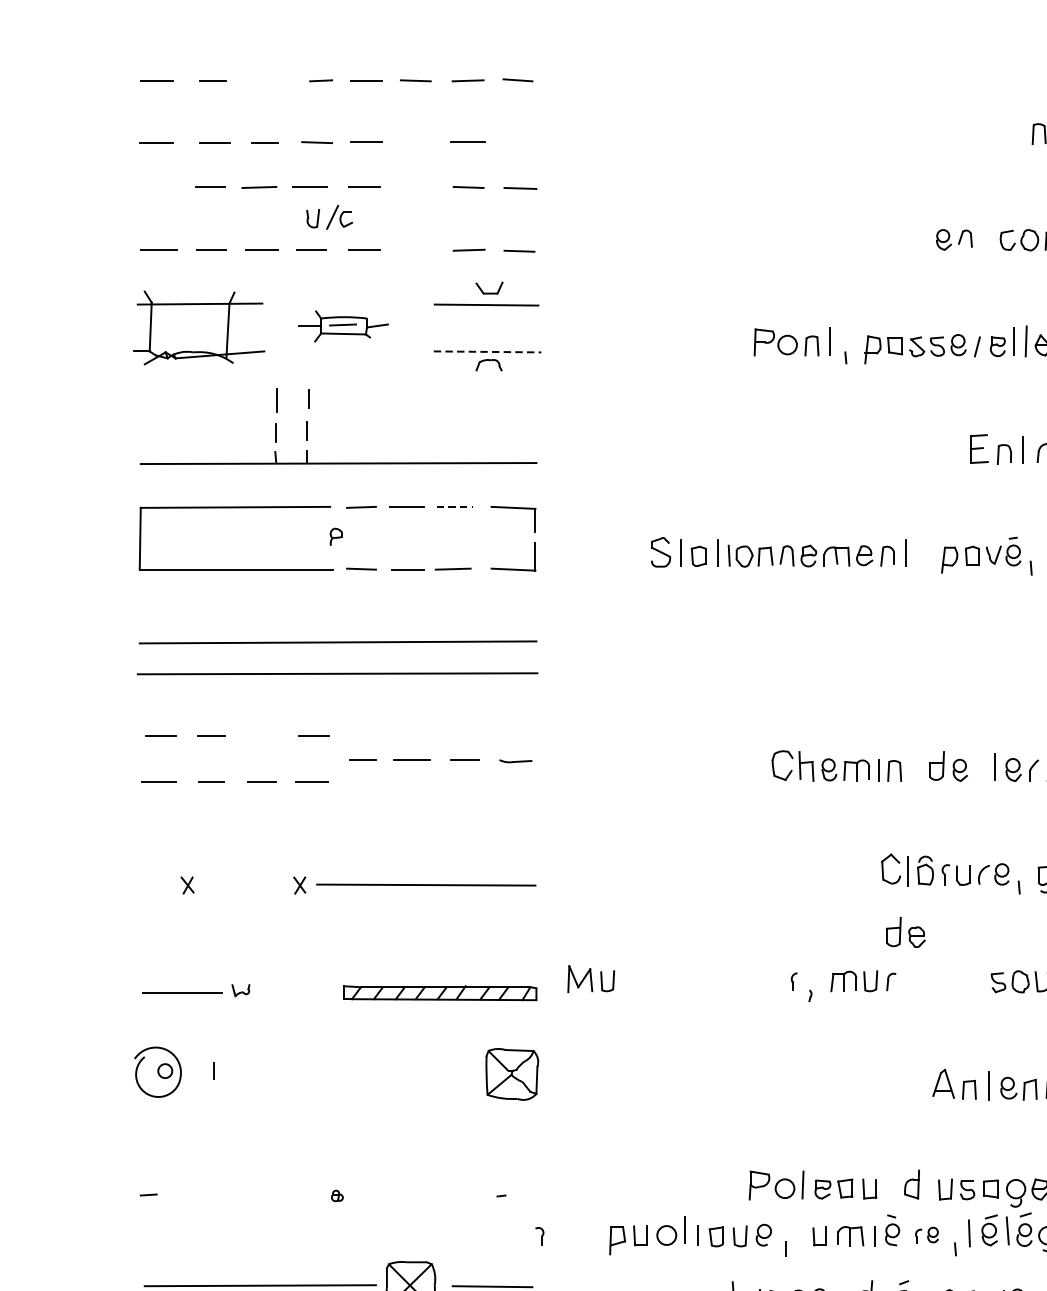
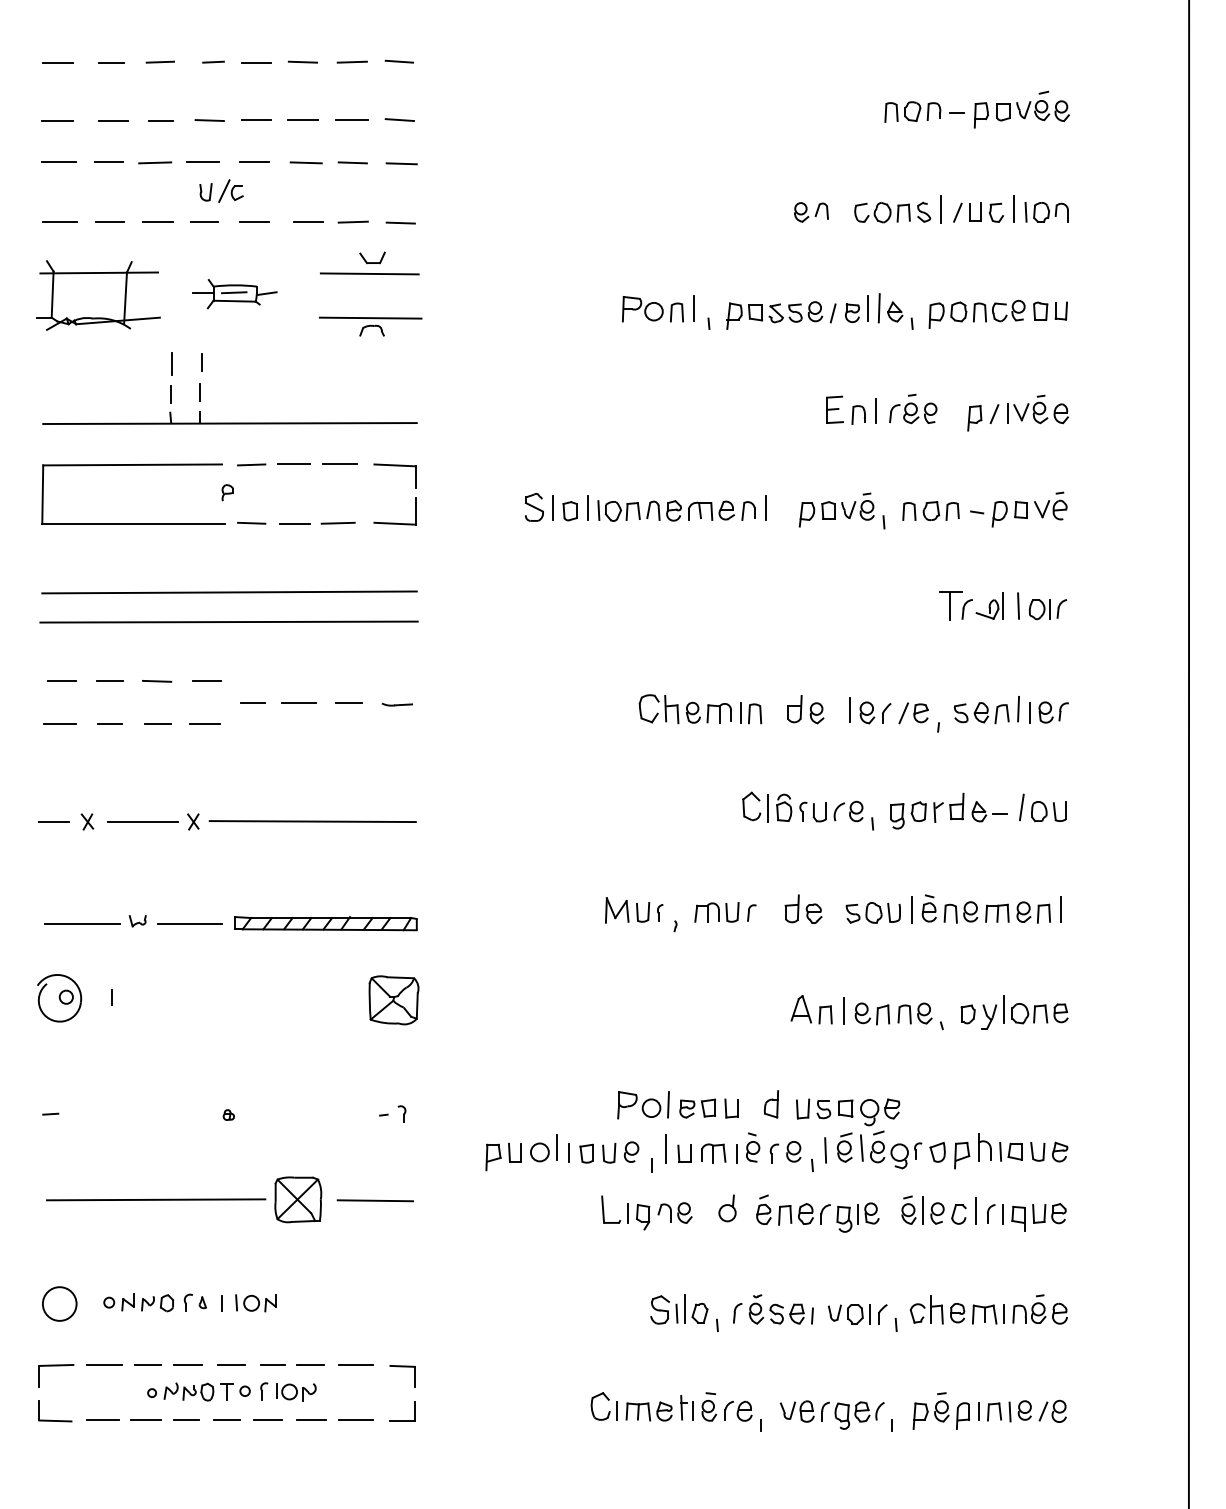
line: (264, 80) -> (160, 61), added
line: (518, 141) -> (399, 119), added
line: (415, 142) -> (302, 120), added
line: (157, 187) -> (59, 162), added
line: (418, 187) -> (305, 162), added
line: (420, 249) -> (307, 221), added
line: (487, 352) -> (370, 318), dashed -> solid
line: (454, 506) -> (339, 464), dashed -> solid
line: (261, 736) -> (157, 681), added
line: (151, 885) -> (53, 821), added
line: (245, 886) -> (142, 822), added
part: (905, 931) -> (803, 908), moved
part: (591, 979) -> (627, 910), moved
line: (296, 993) -> (190, 923), added
line: (800, 1231) -> (666, 1148), added
part: (539, 1235) -> (401, 1113), moved
part: (926, 1235) -> (785, 1152), size x1.43

